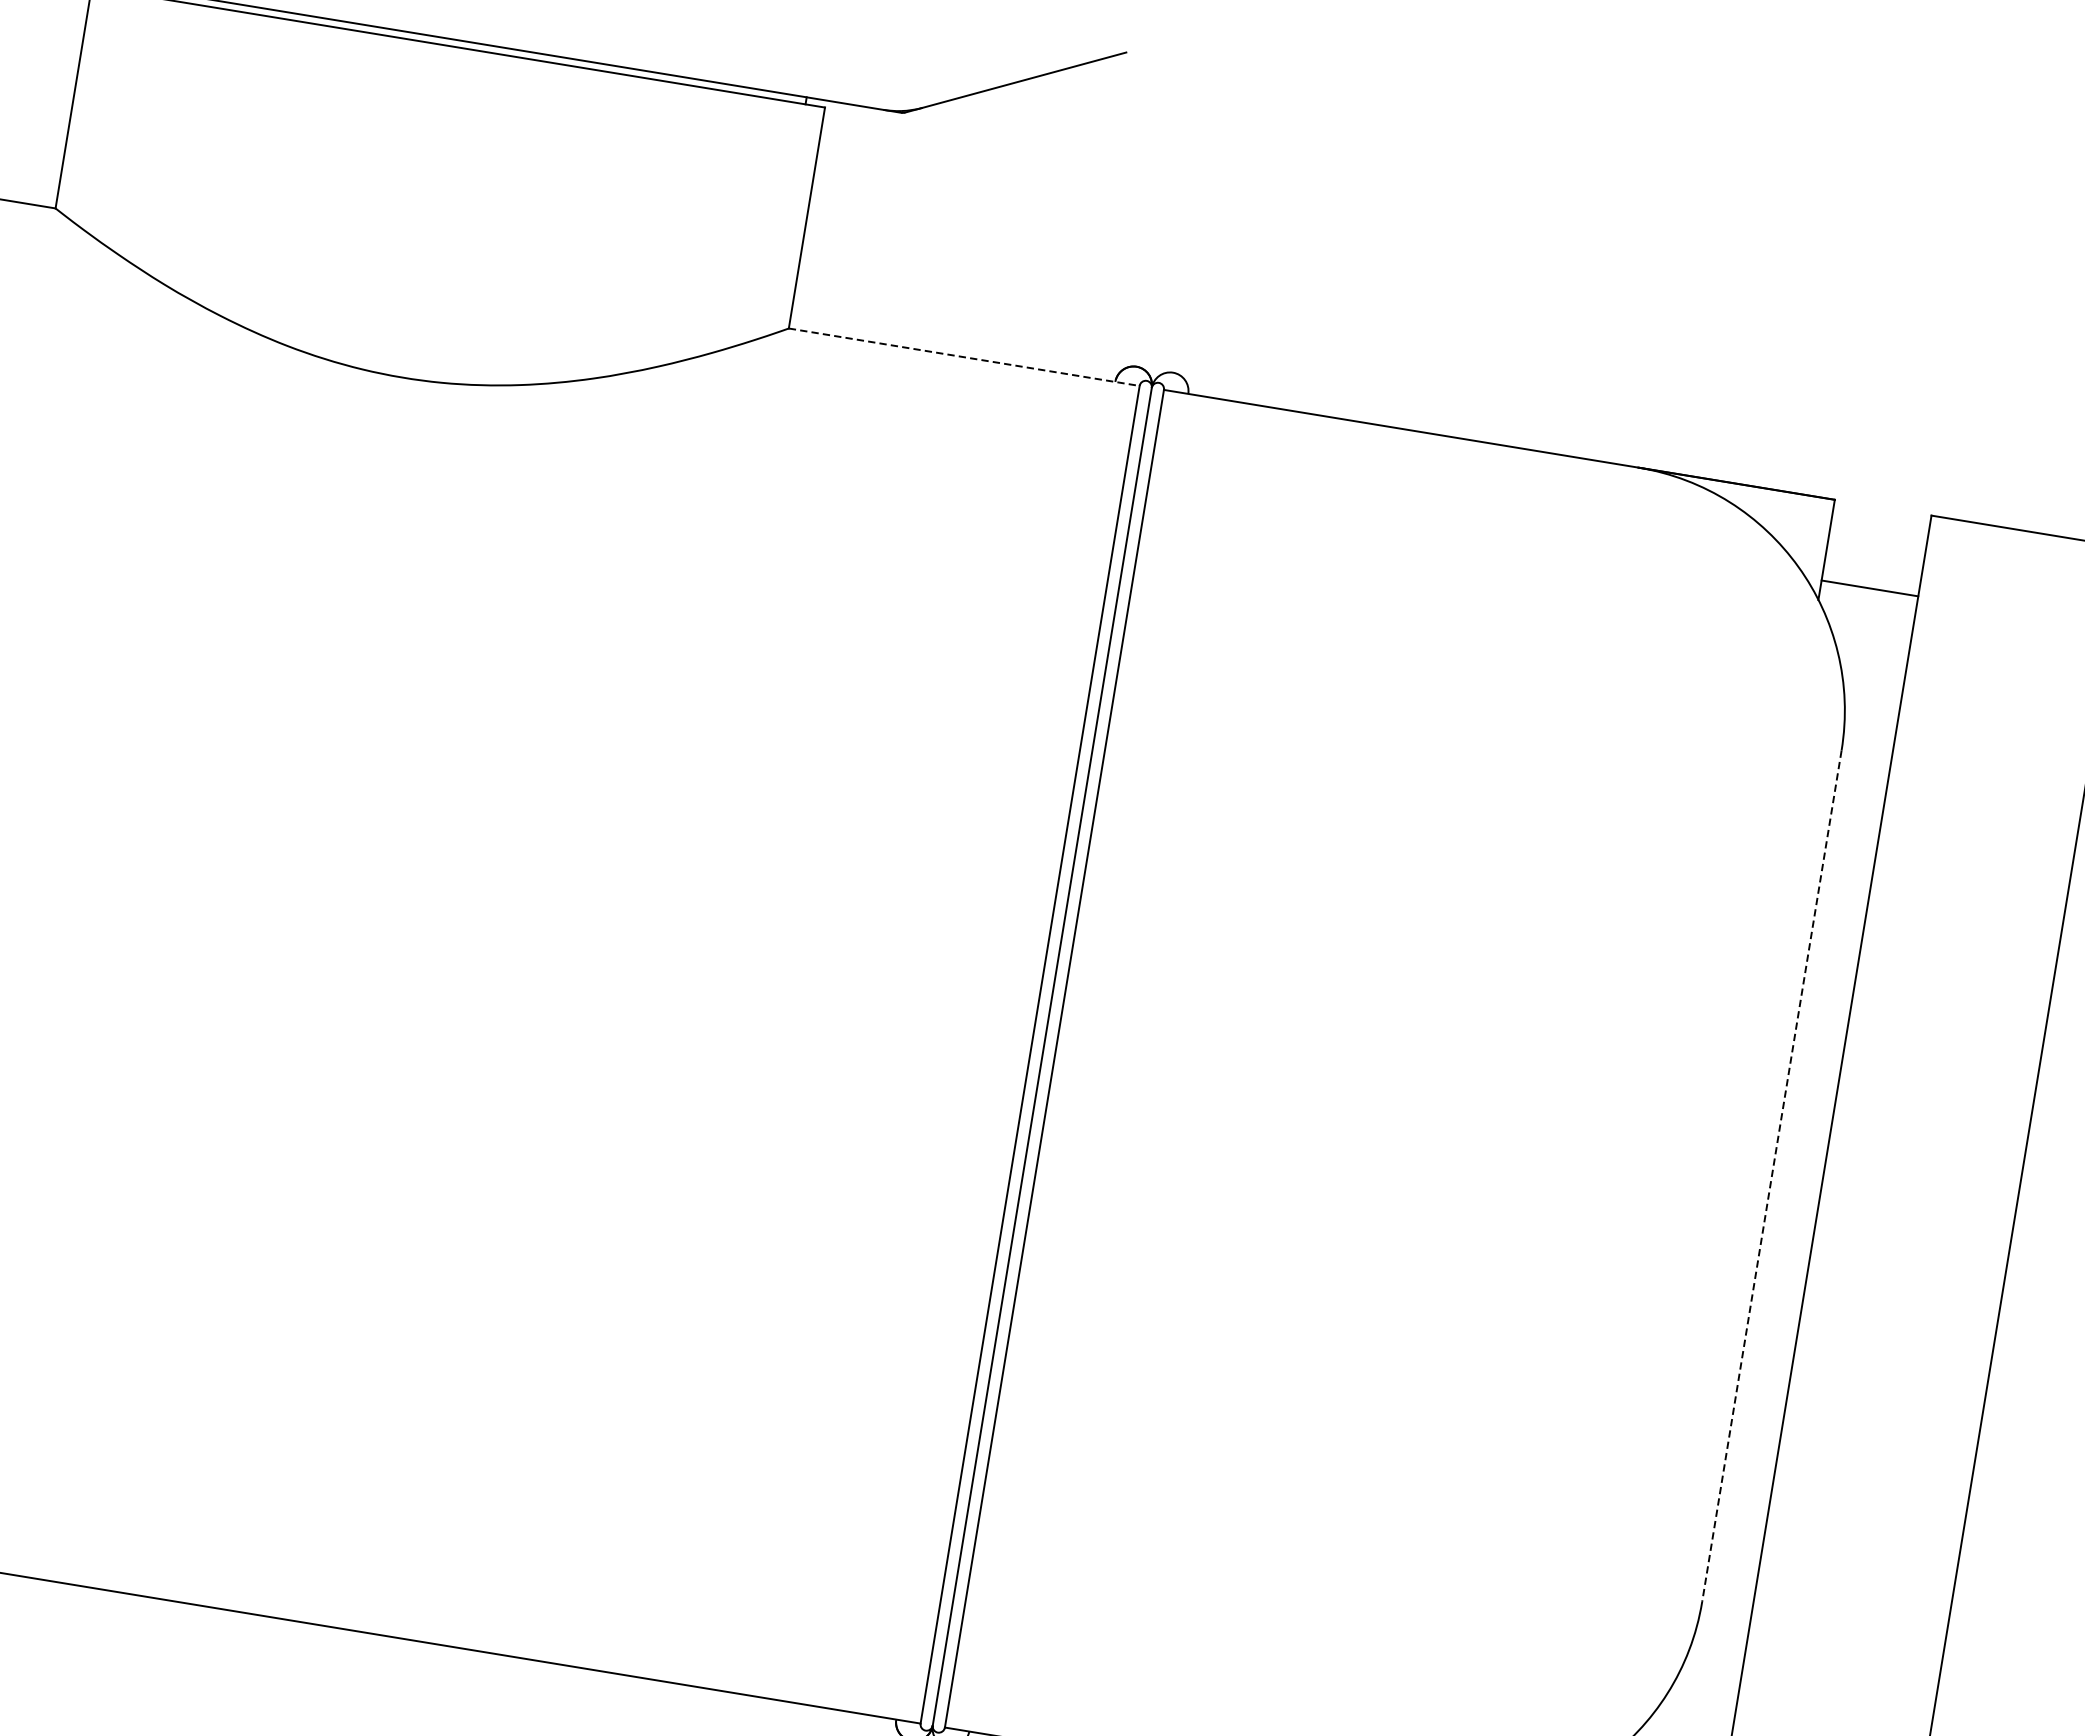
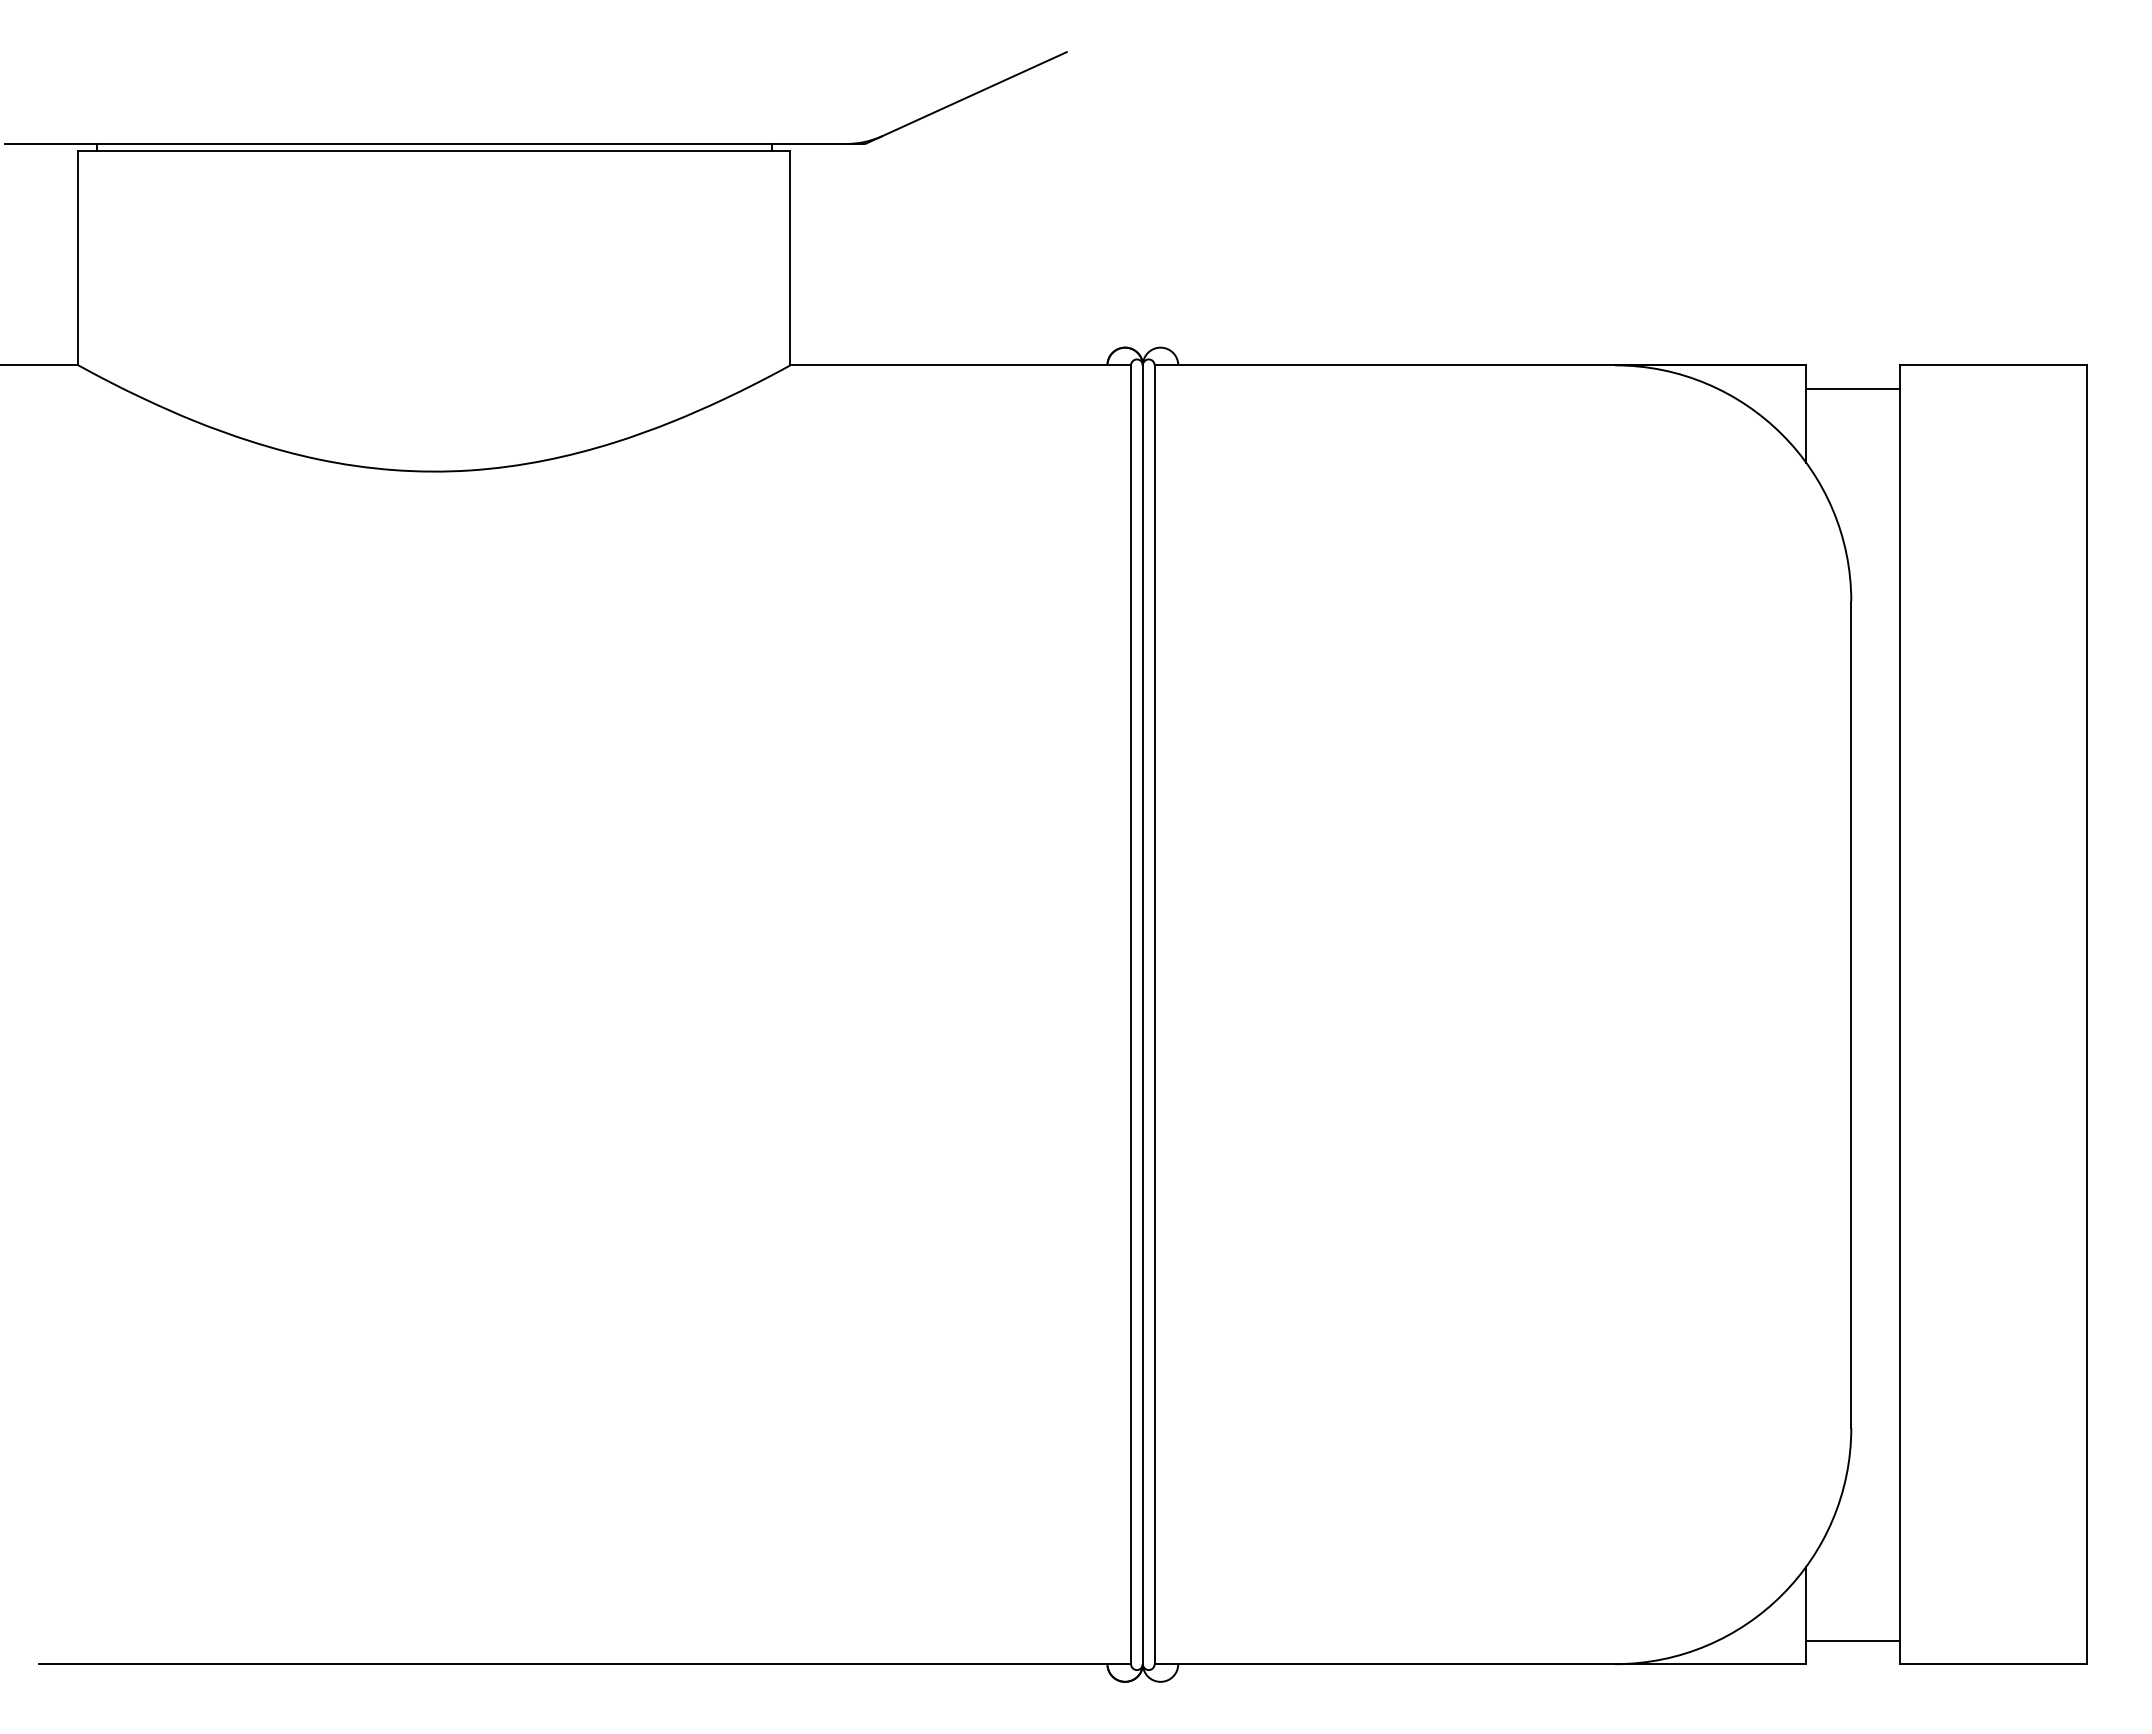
line: (965, 357) -> (961, 365), dashed -> solid
line: (1869, 588) -> (1852, 388), moved
line: (1771, 1177) -> (1851, 1015), dashed -> solid

